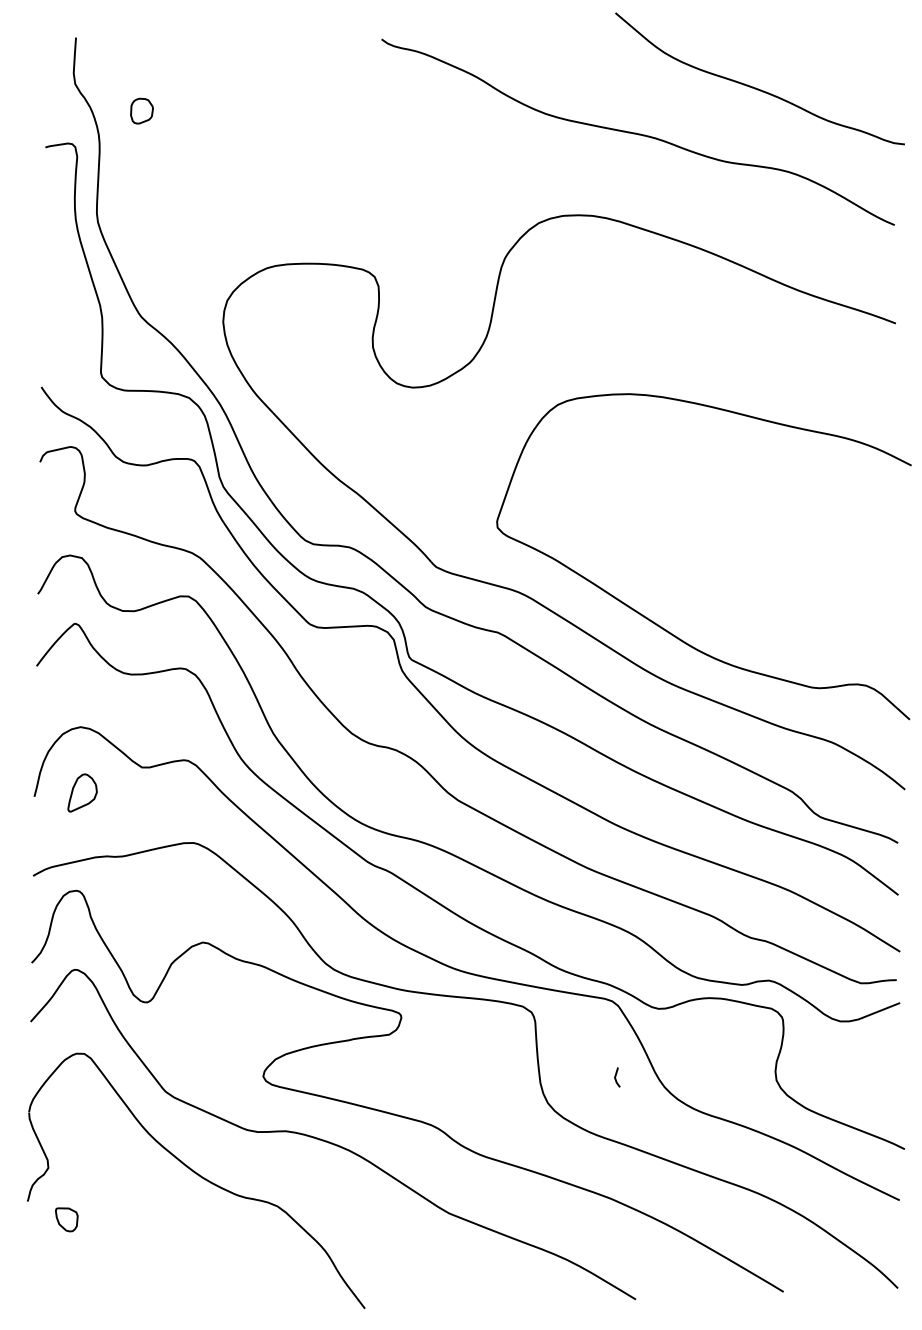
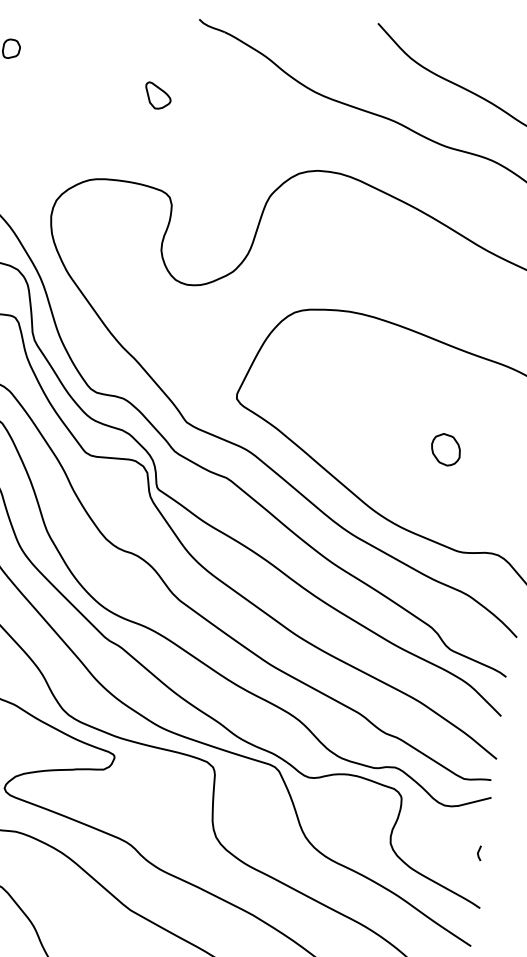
part: (341, 146) -> (158, 95), added
part: (779, 557) -> (446, 450), added
line: (616, 1076) -> (479, 852), moved

